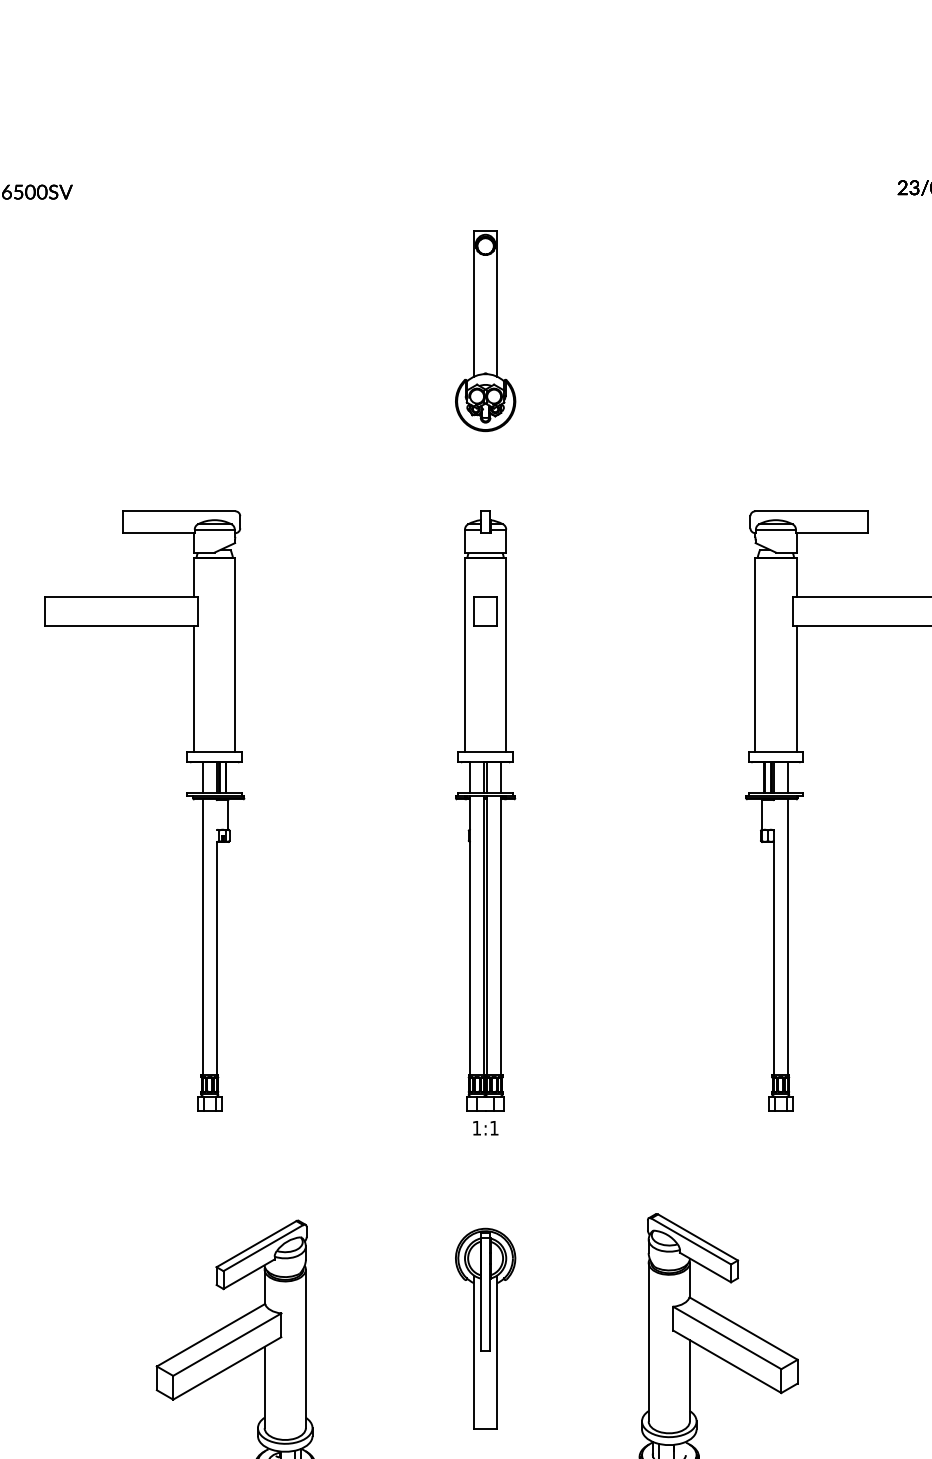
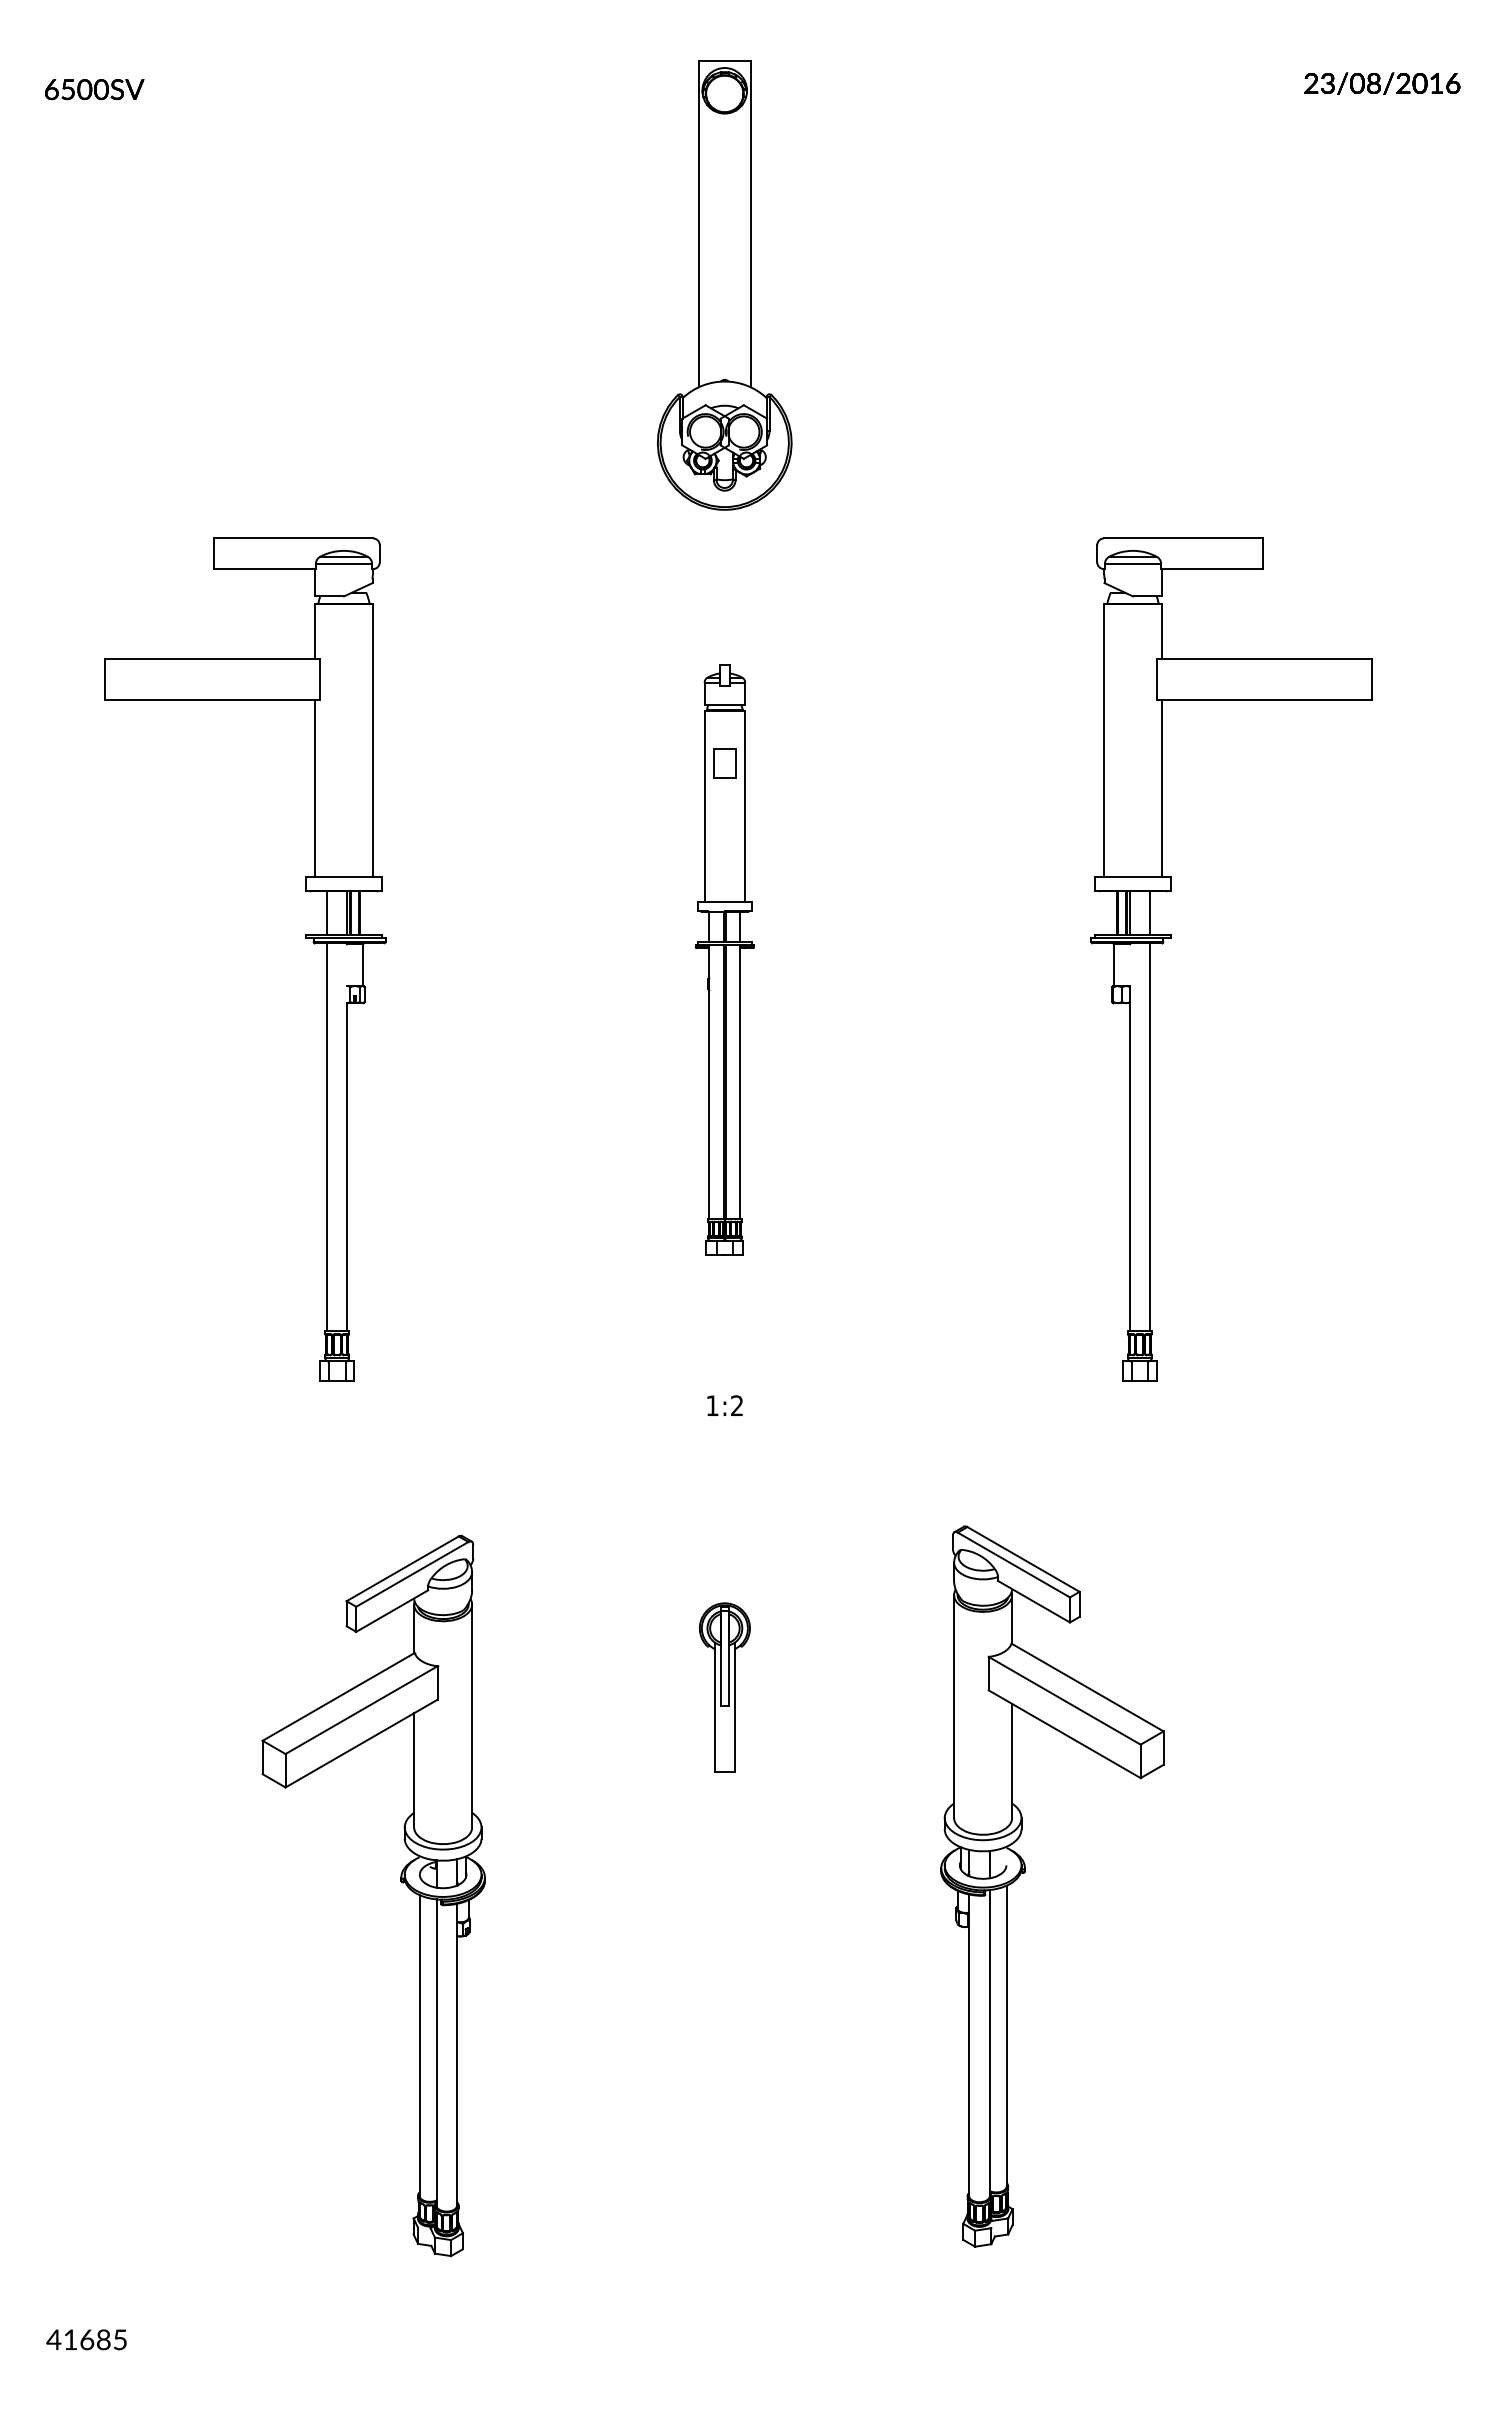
part: (485, 331) -> (724, 285), size x1.6
part: (485, 810) -> (724, 959), size x0.7
text: (493, 1127) -> (736, 1405), 1:1 -> 1:2
part: (485, 1328) -> (724, 1687), size x0.6

